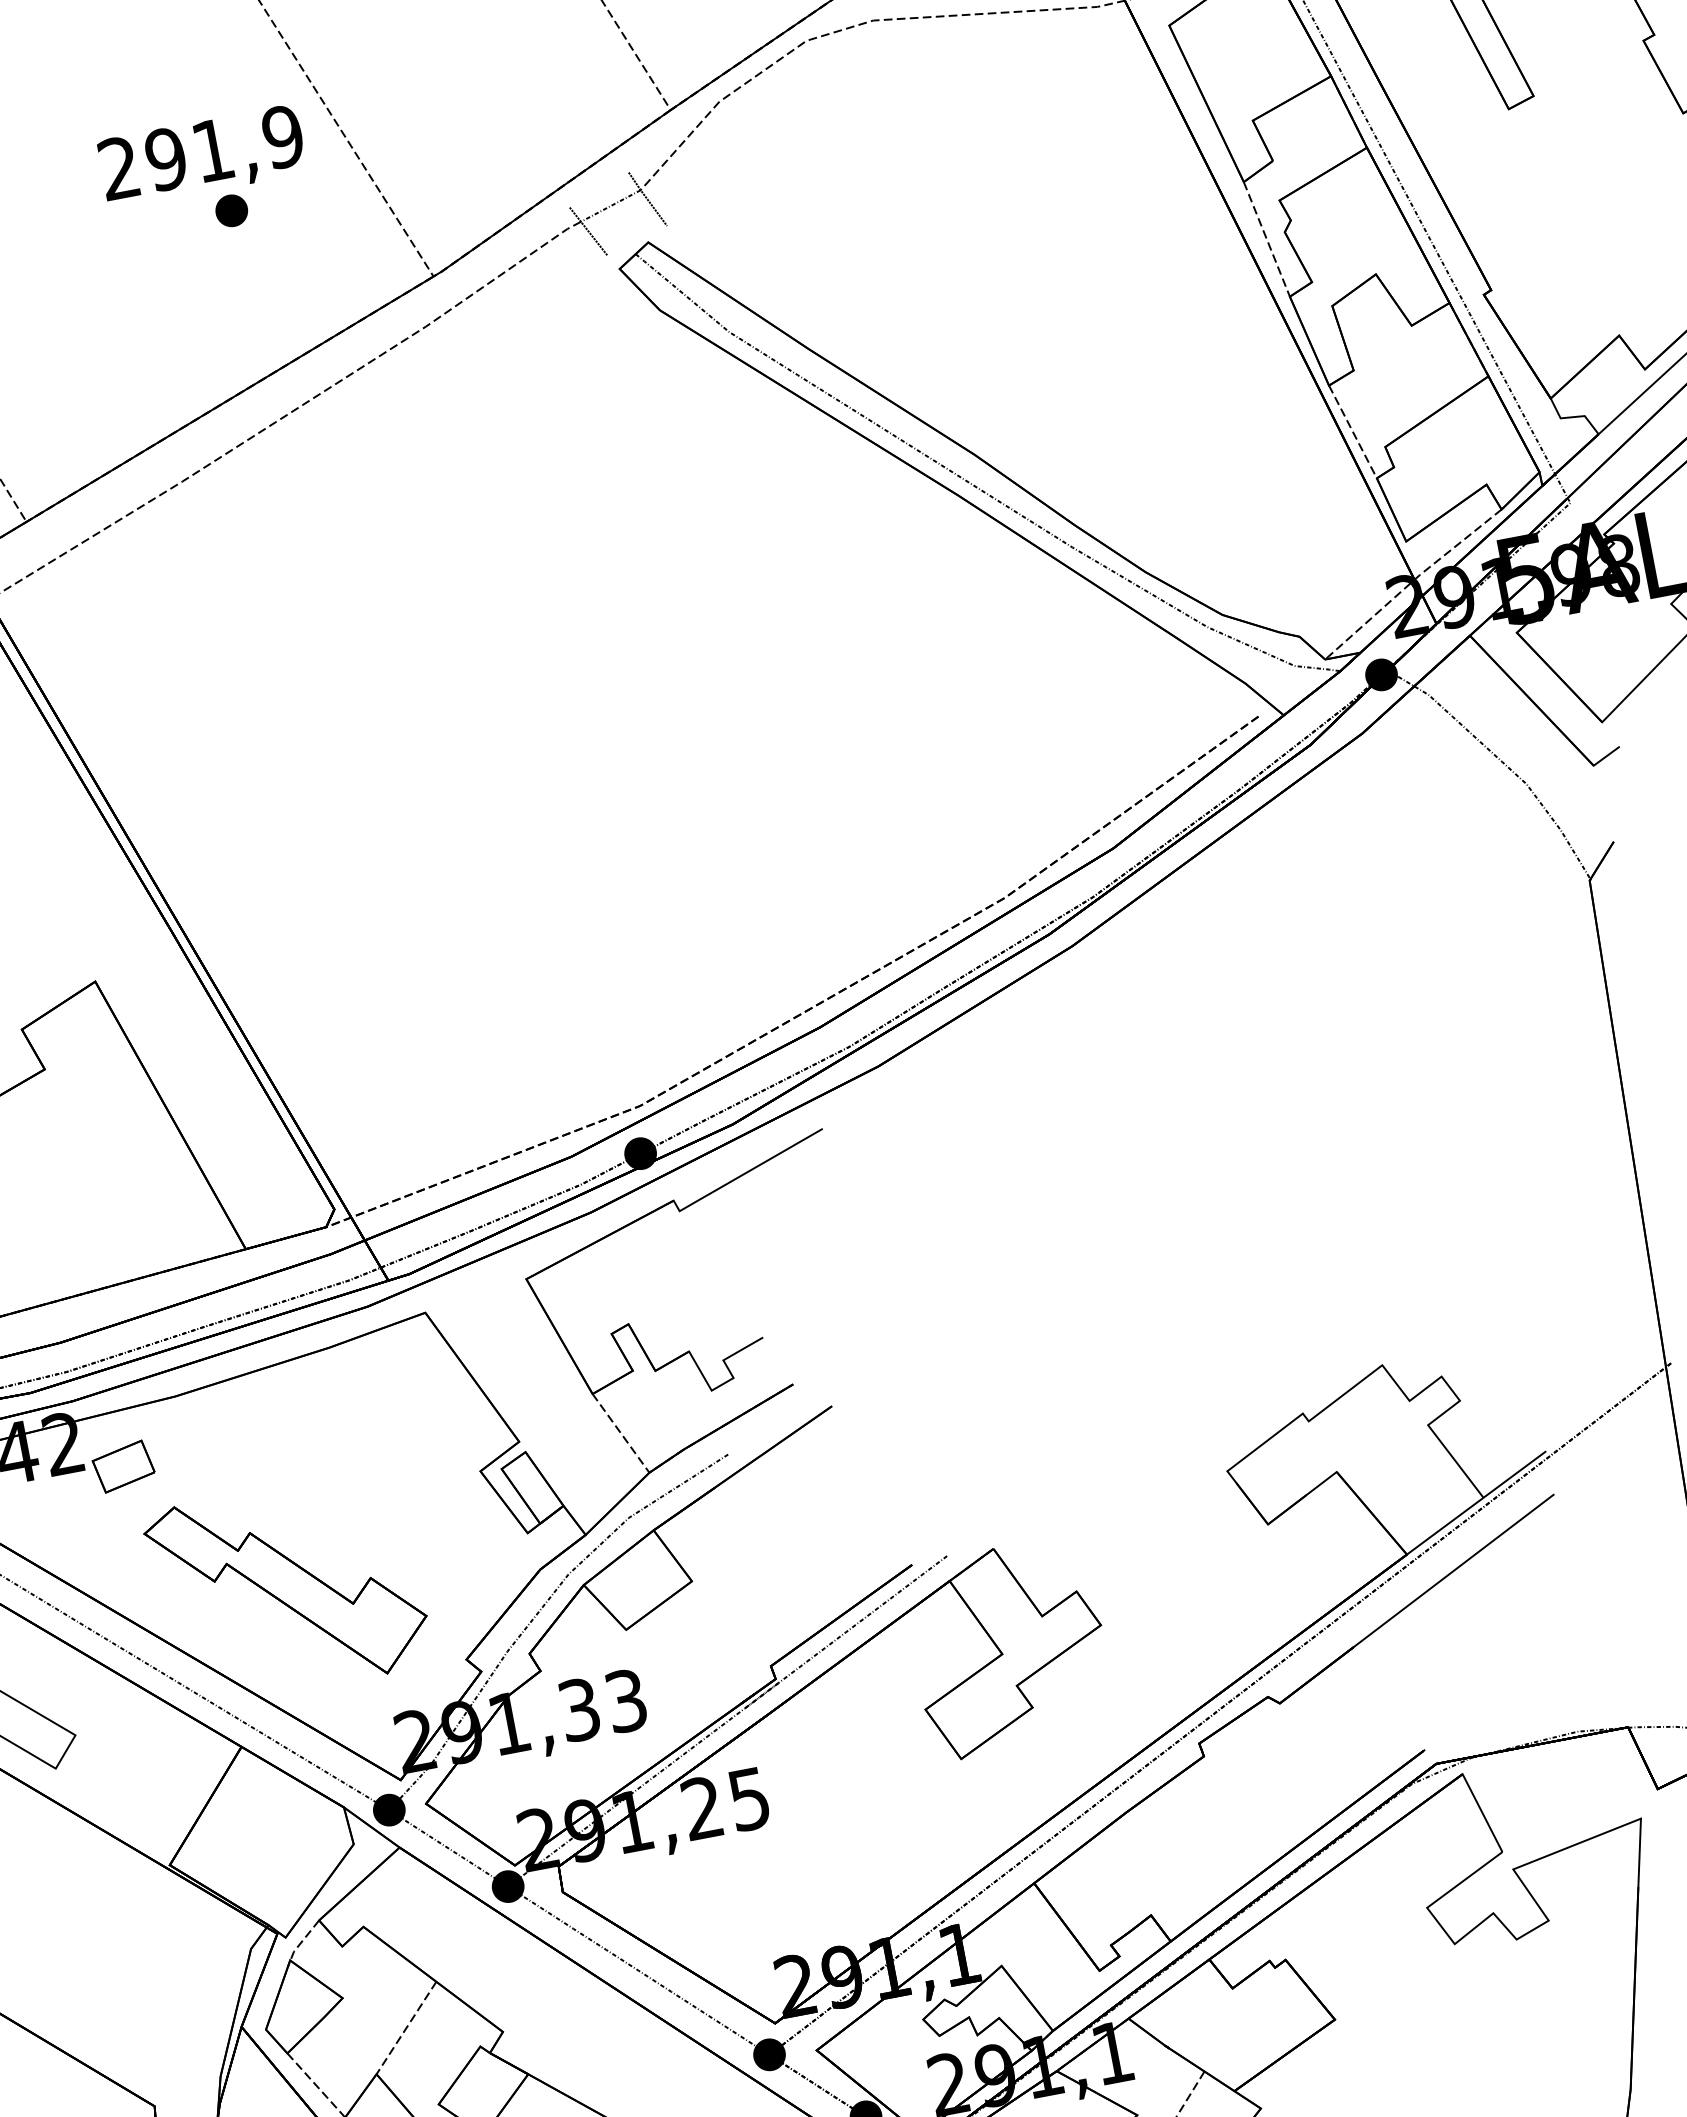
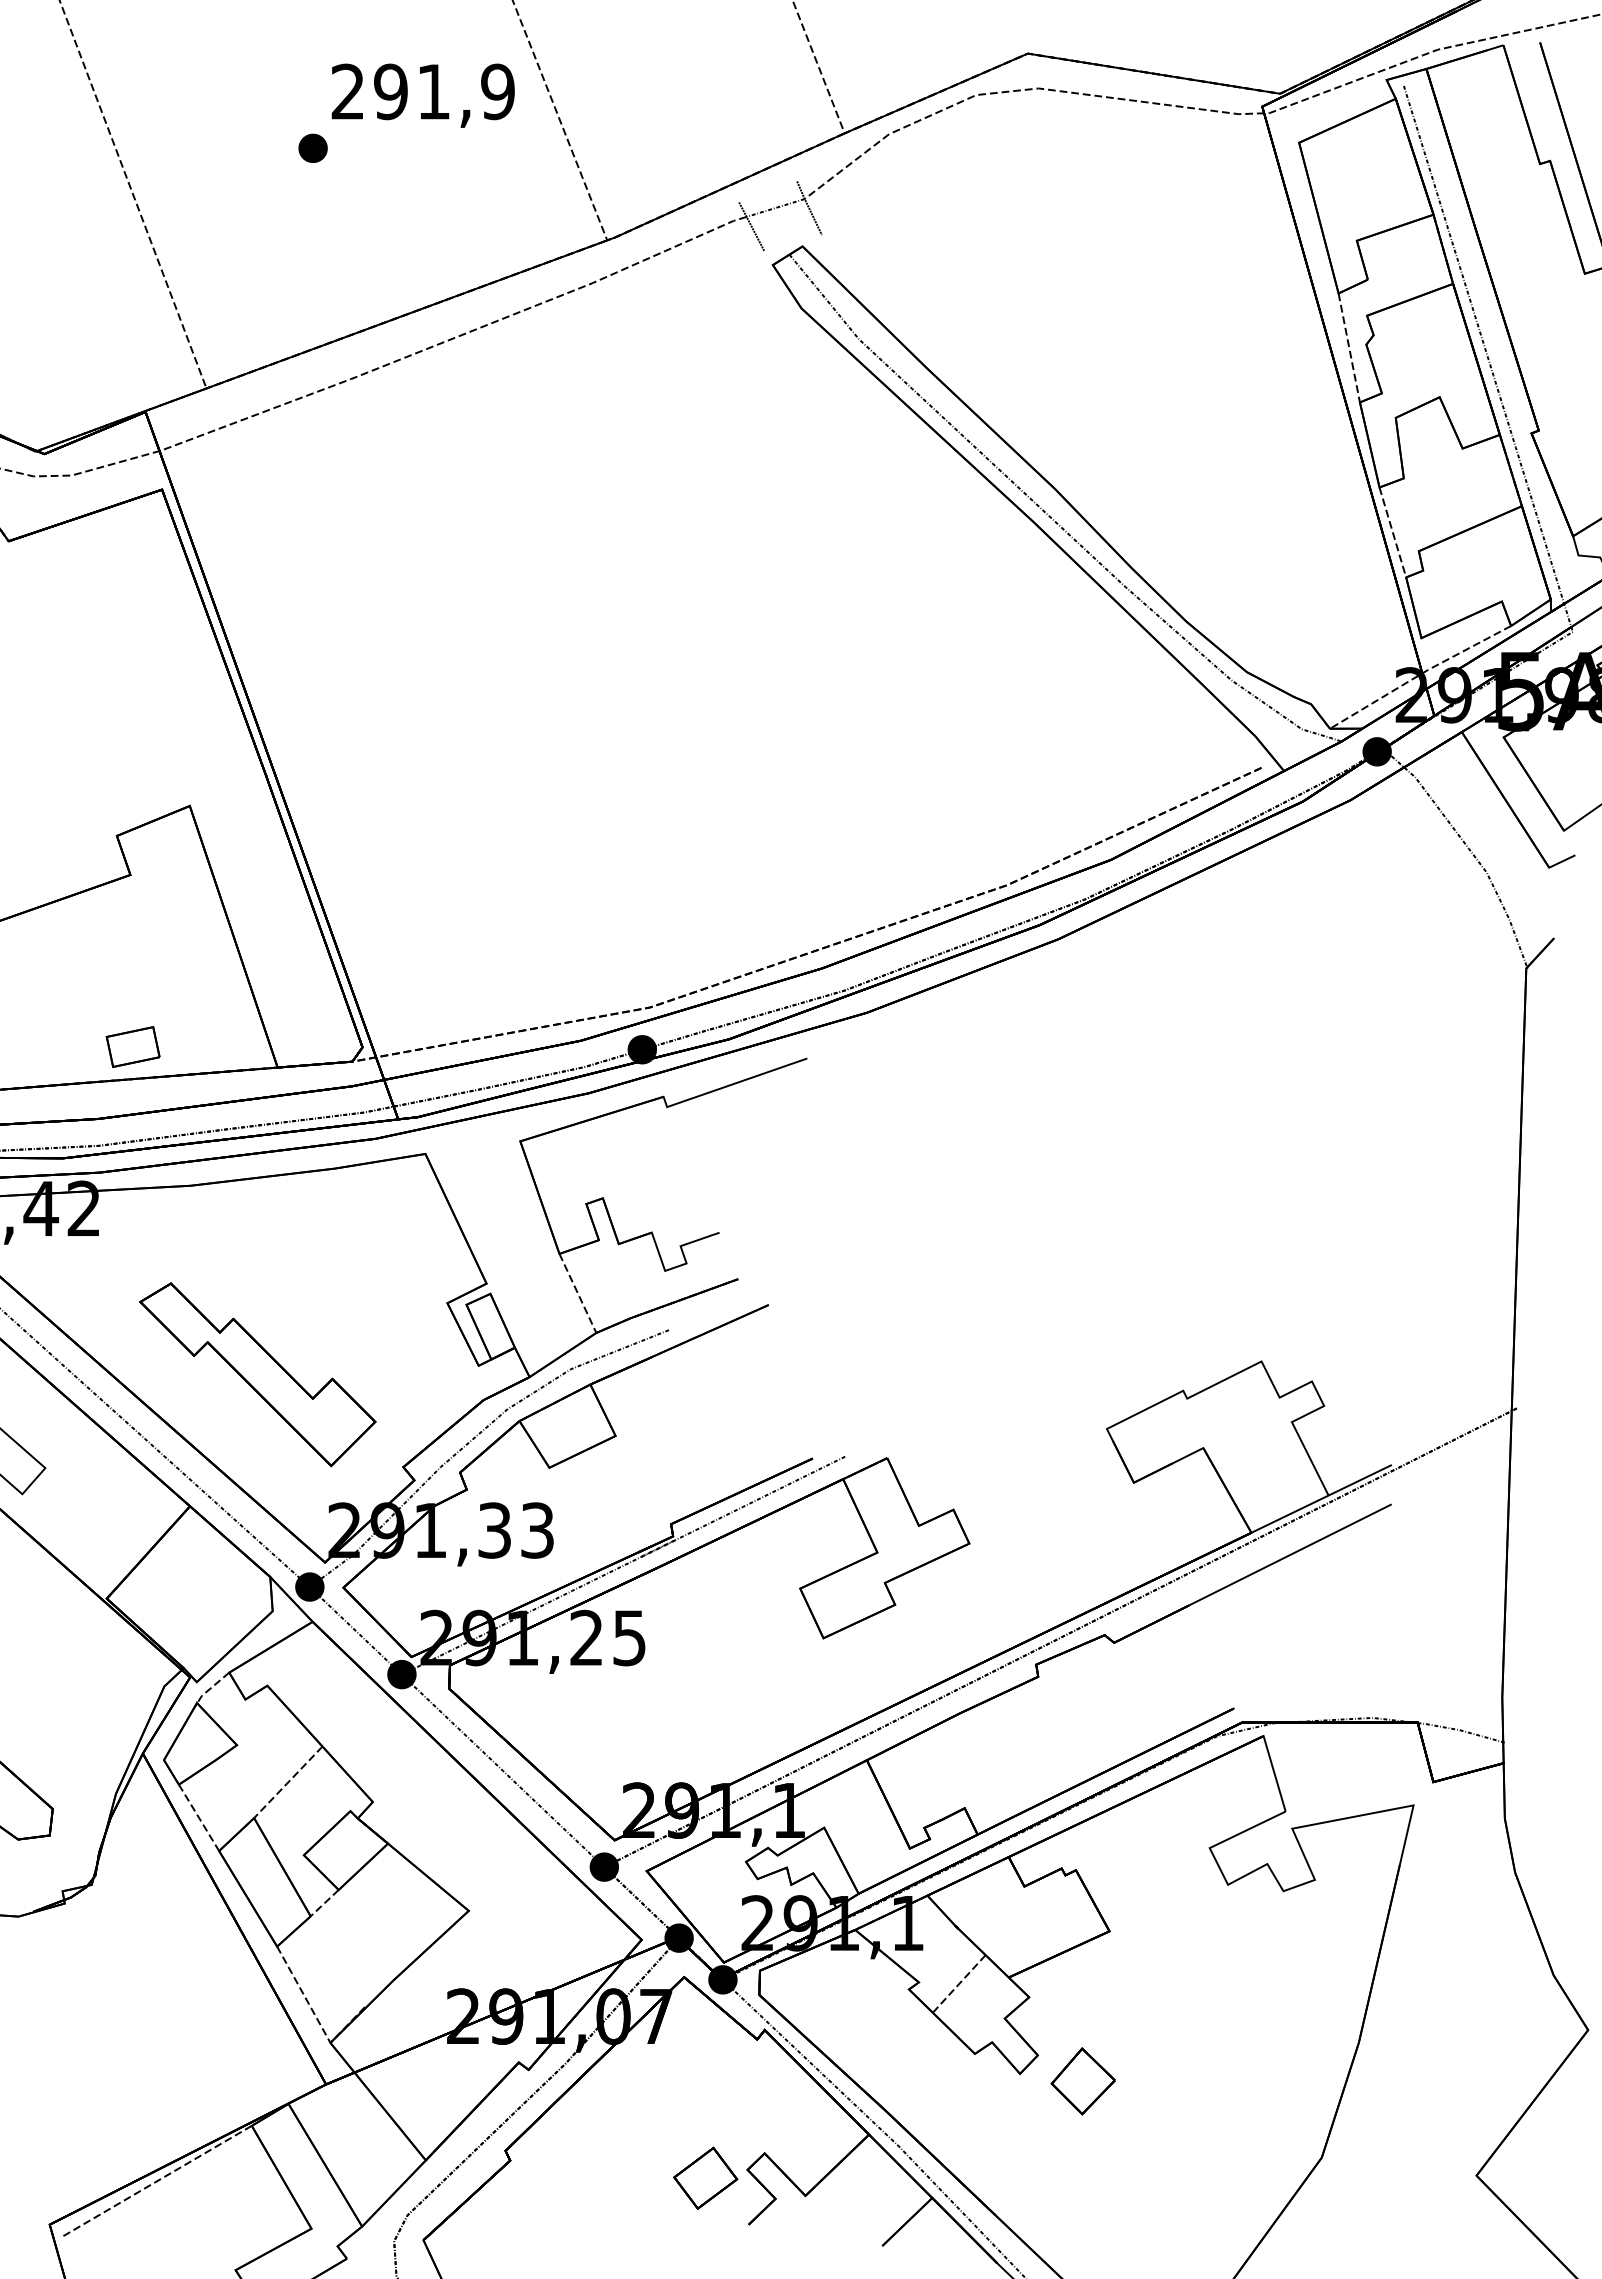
part: (230, 209) -> (312, 147), moved
part: (122, 1466) -> (132, 1046), moved

